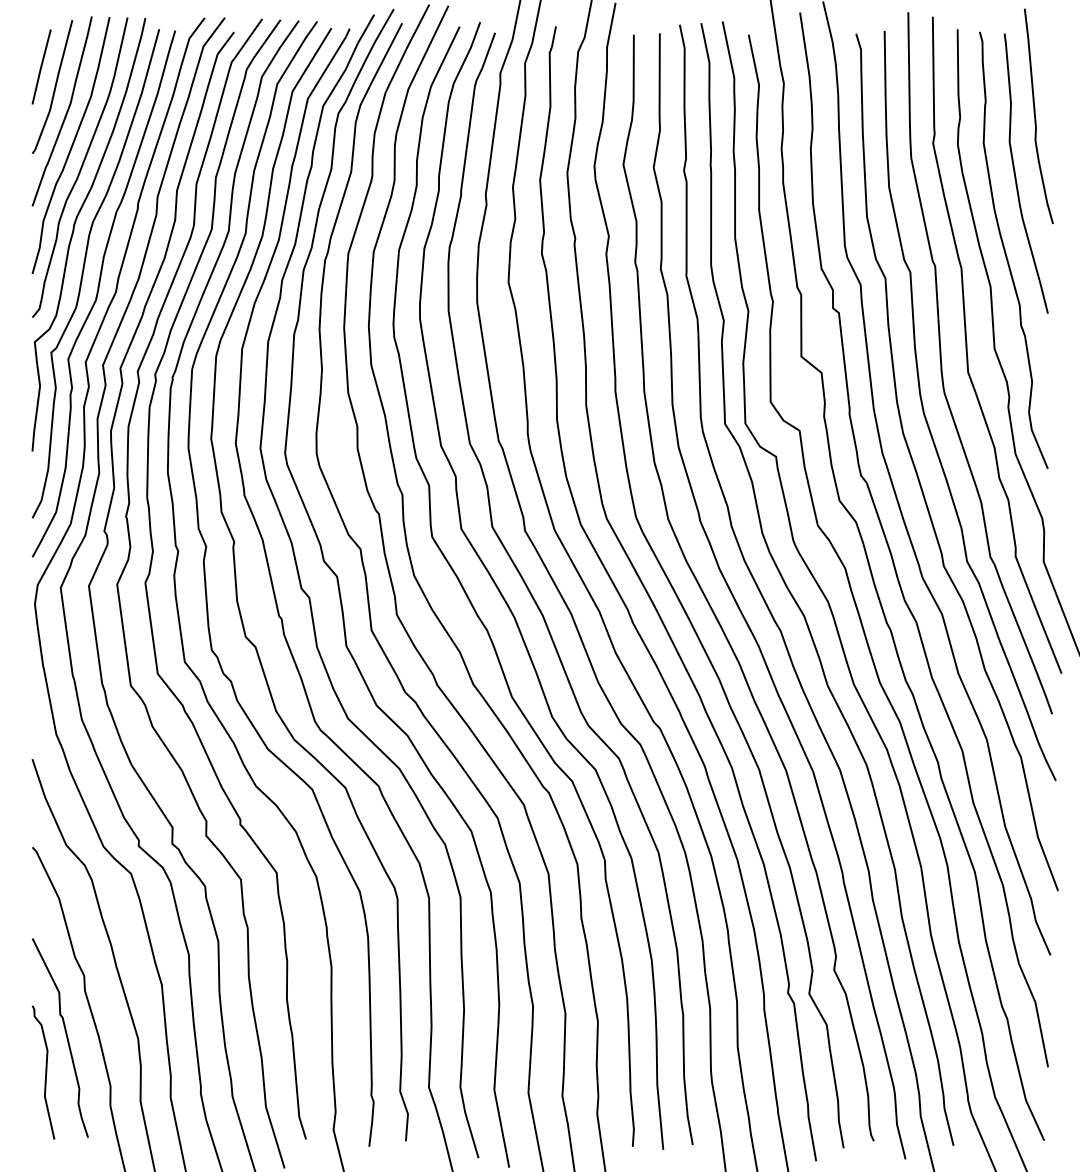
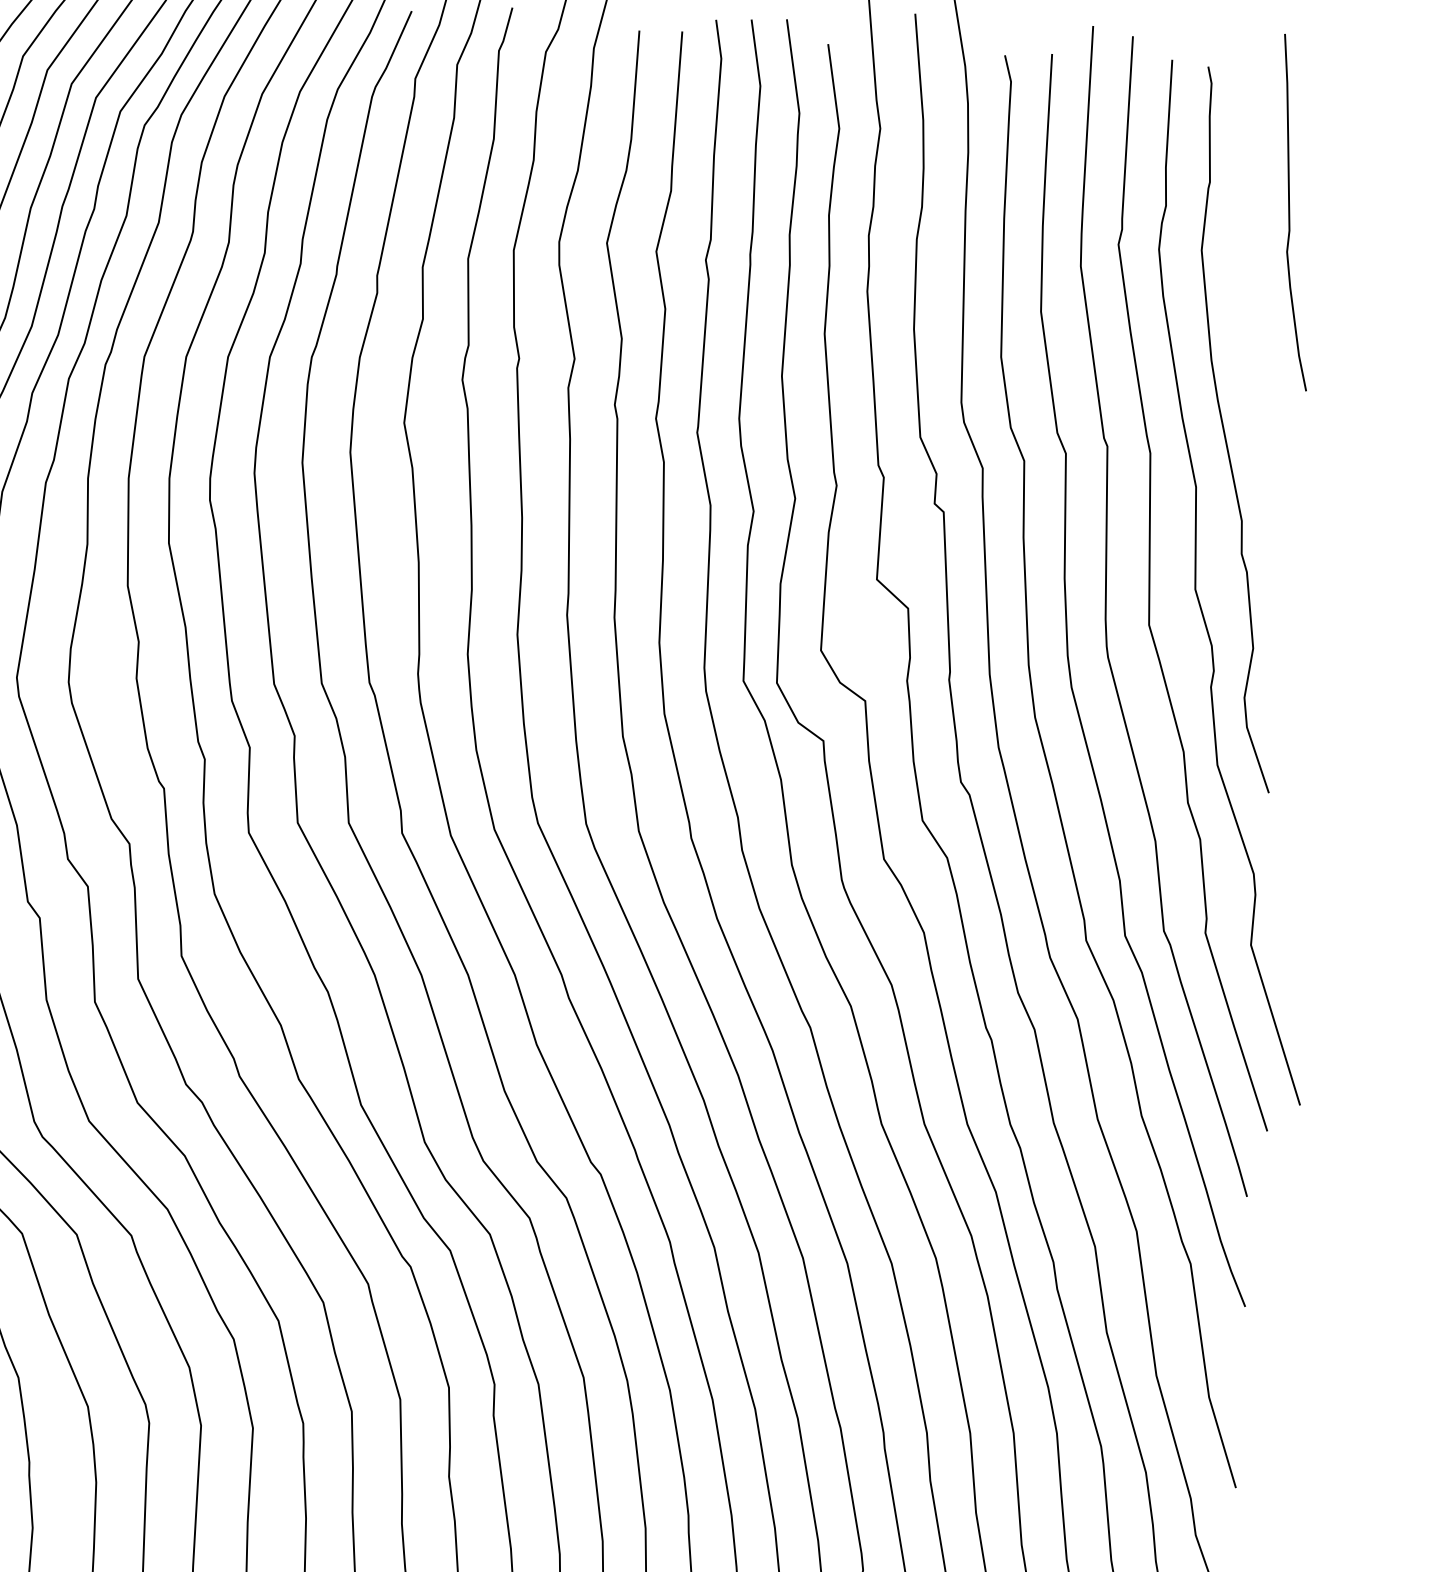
curve: (1016, 176) -> (1251, 308), removed

